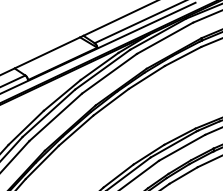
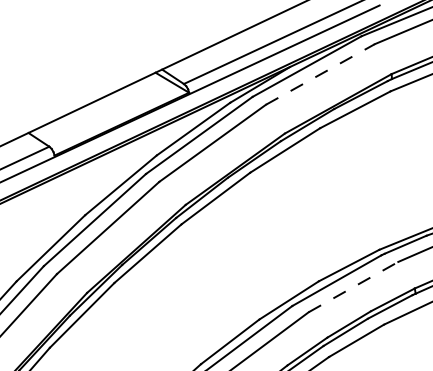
line: (165, 38) -> (321, 74), solid -> dashed
line: (182, 147) -> (354, 286), solid -> dashed

